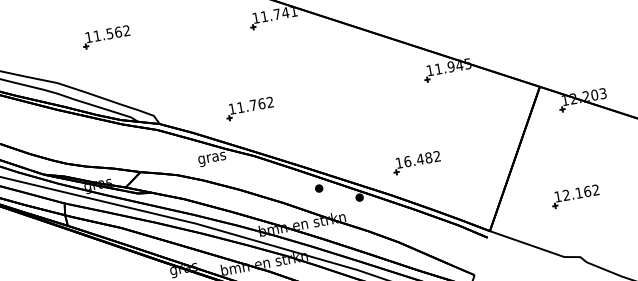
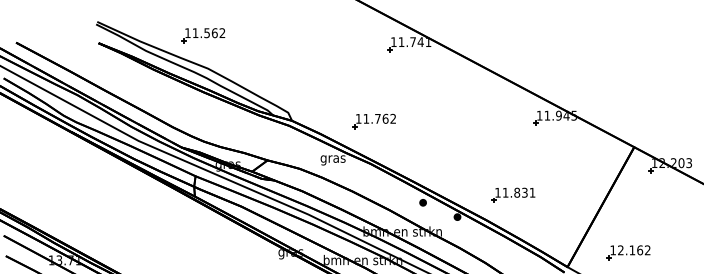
part: (106, 36) -> (203, 35), moved
text: (421, 158) -> (518, 192), 16.482 -> 11.831
part: (575, 196) -> (628, 252), moved

